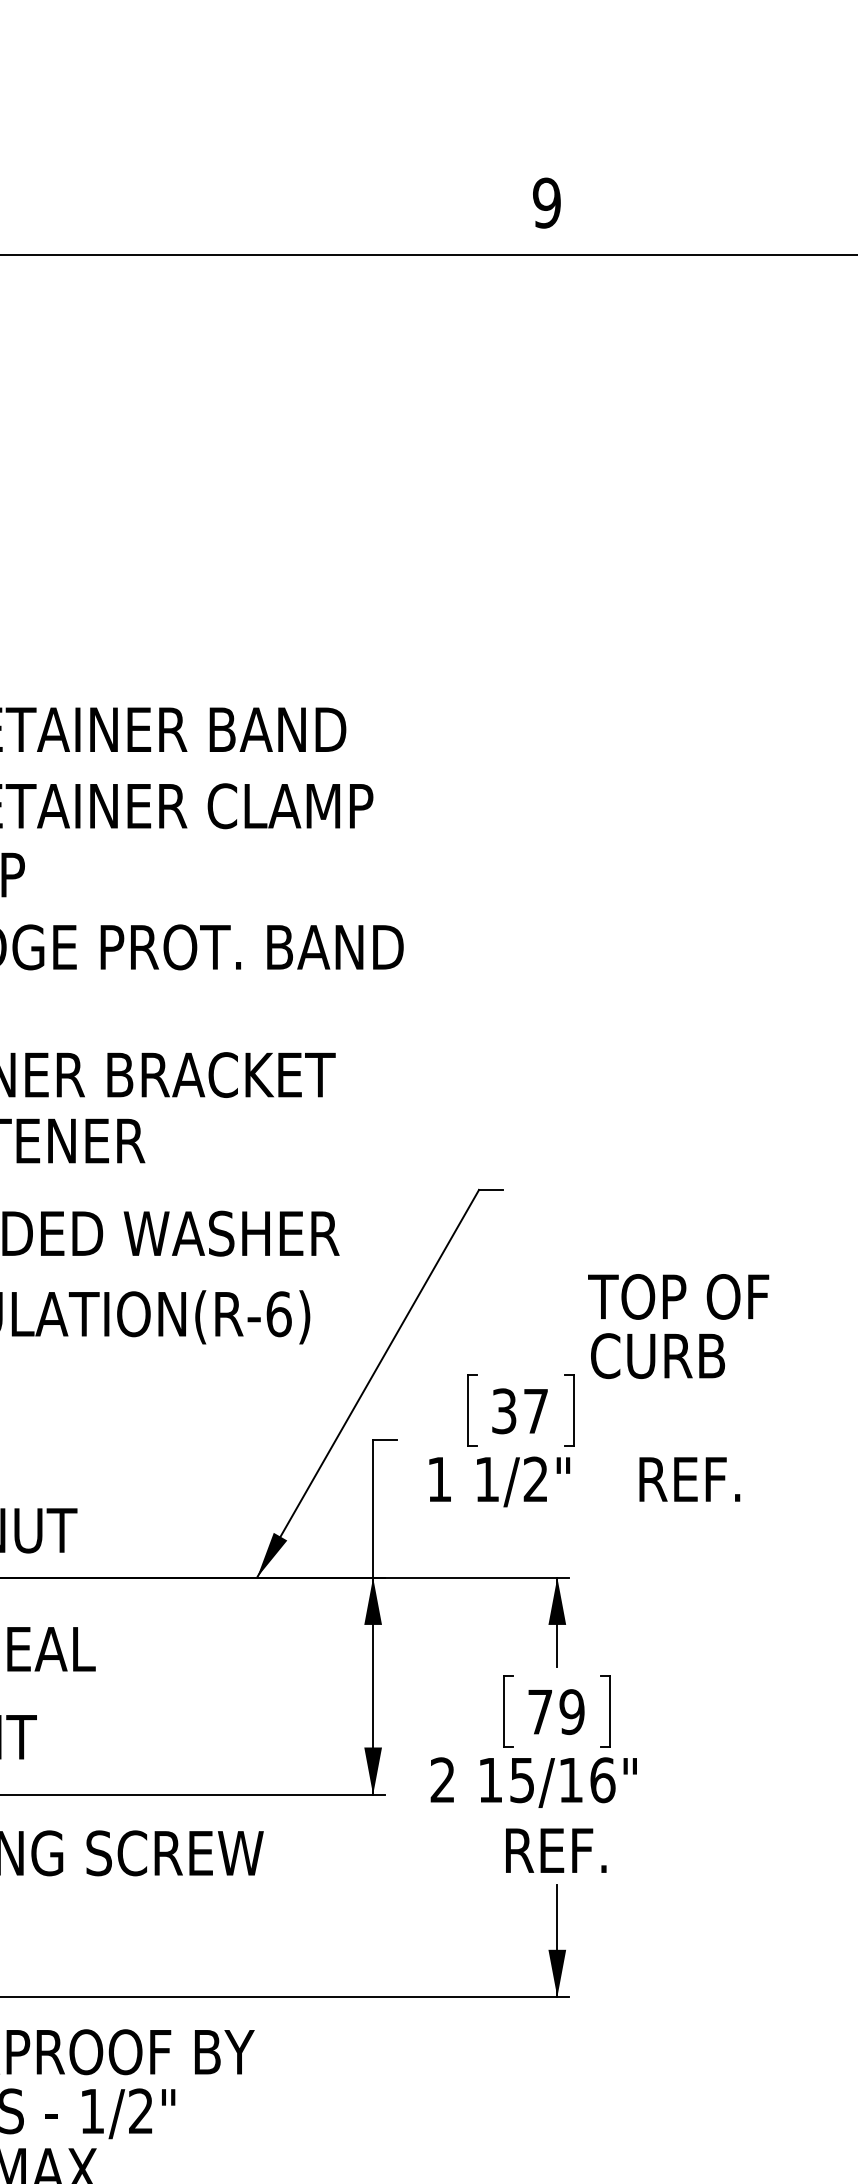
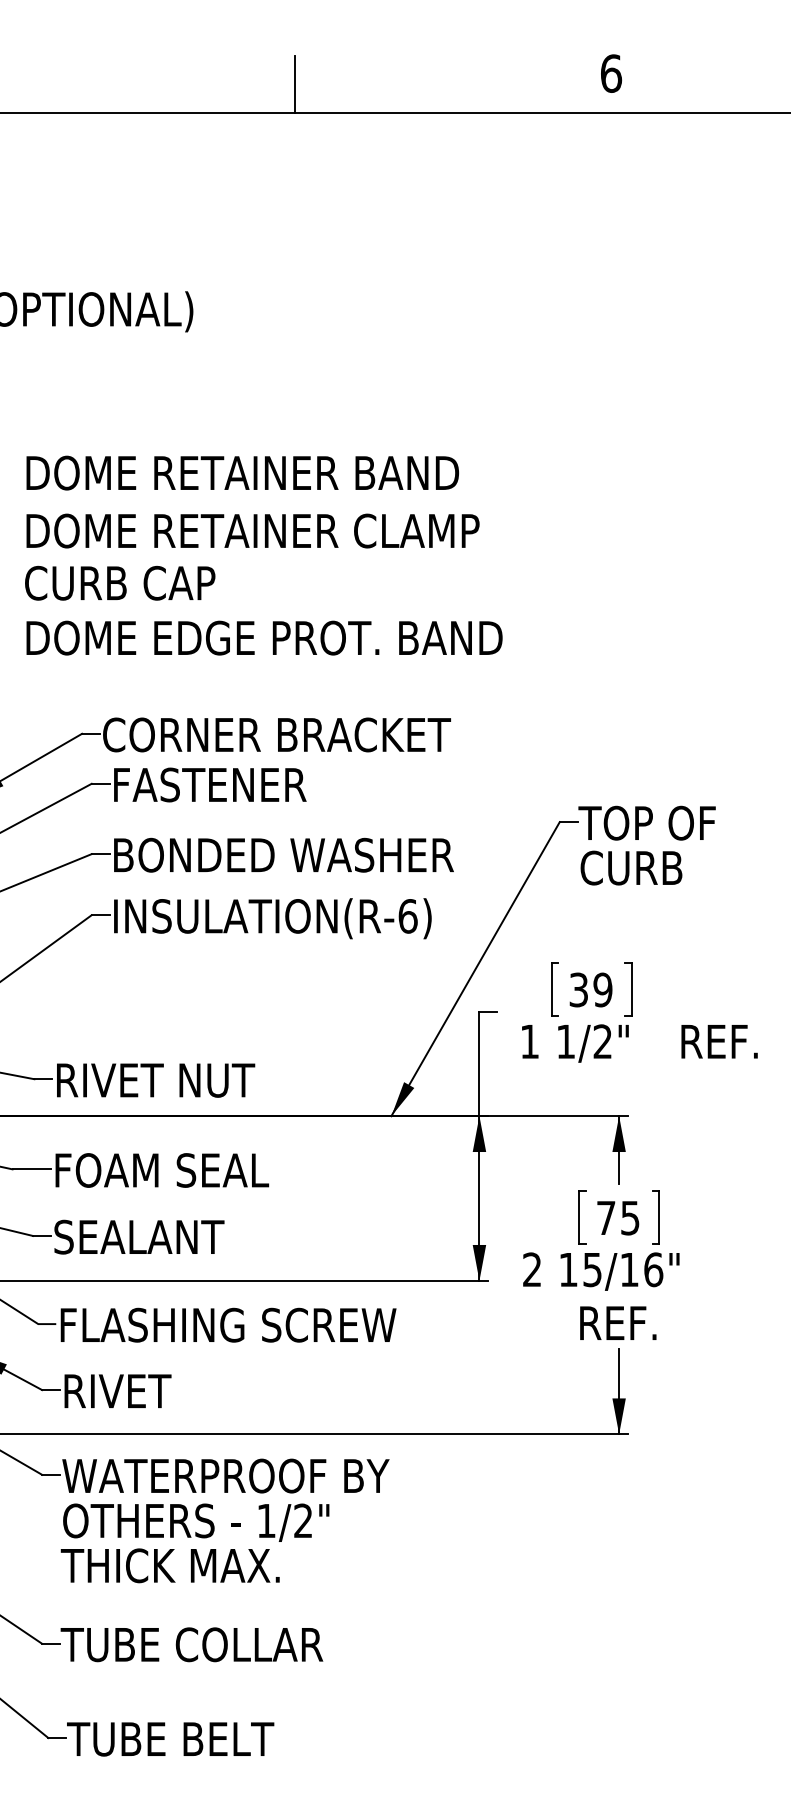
text: (547, 202) -> (611, 73), 9 -> 6
line: (129, 217) -> (294, 84), added
text: (677, 1326) -> (646, 845), moved
text: (535, 1410) -> (602, 989), 37 -> 39
text: (570, 1711) -> (629, 1217), 79 -> 75

